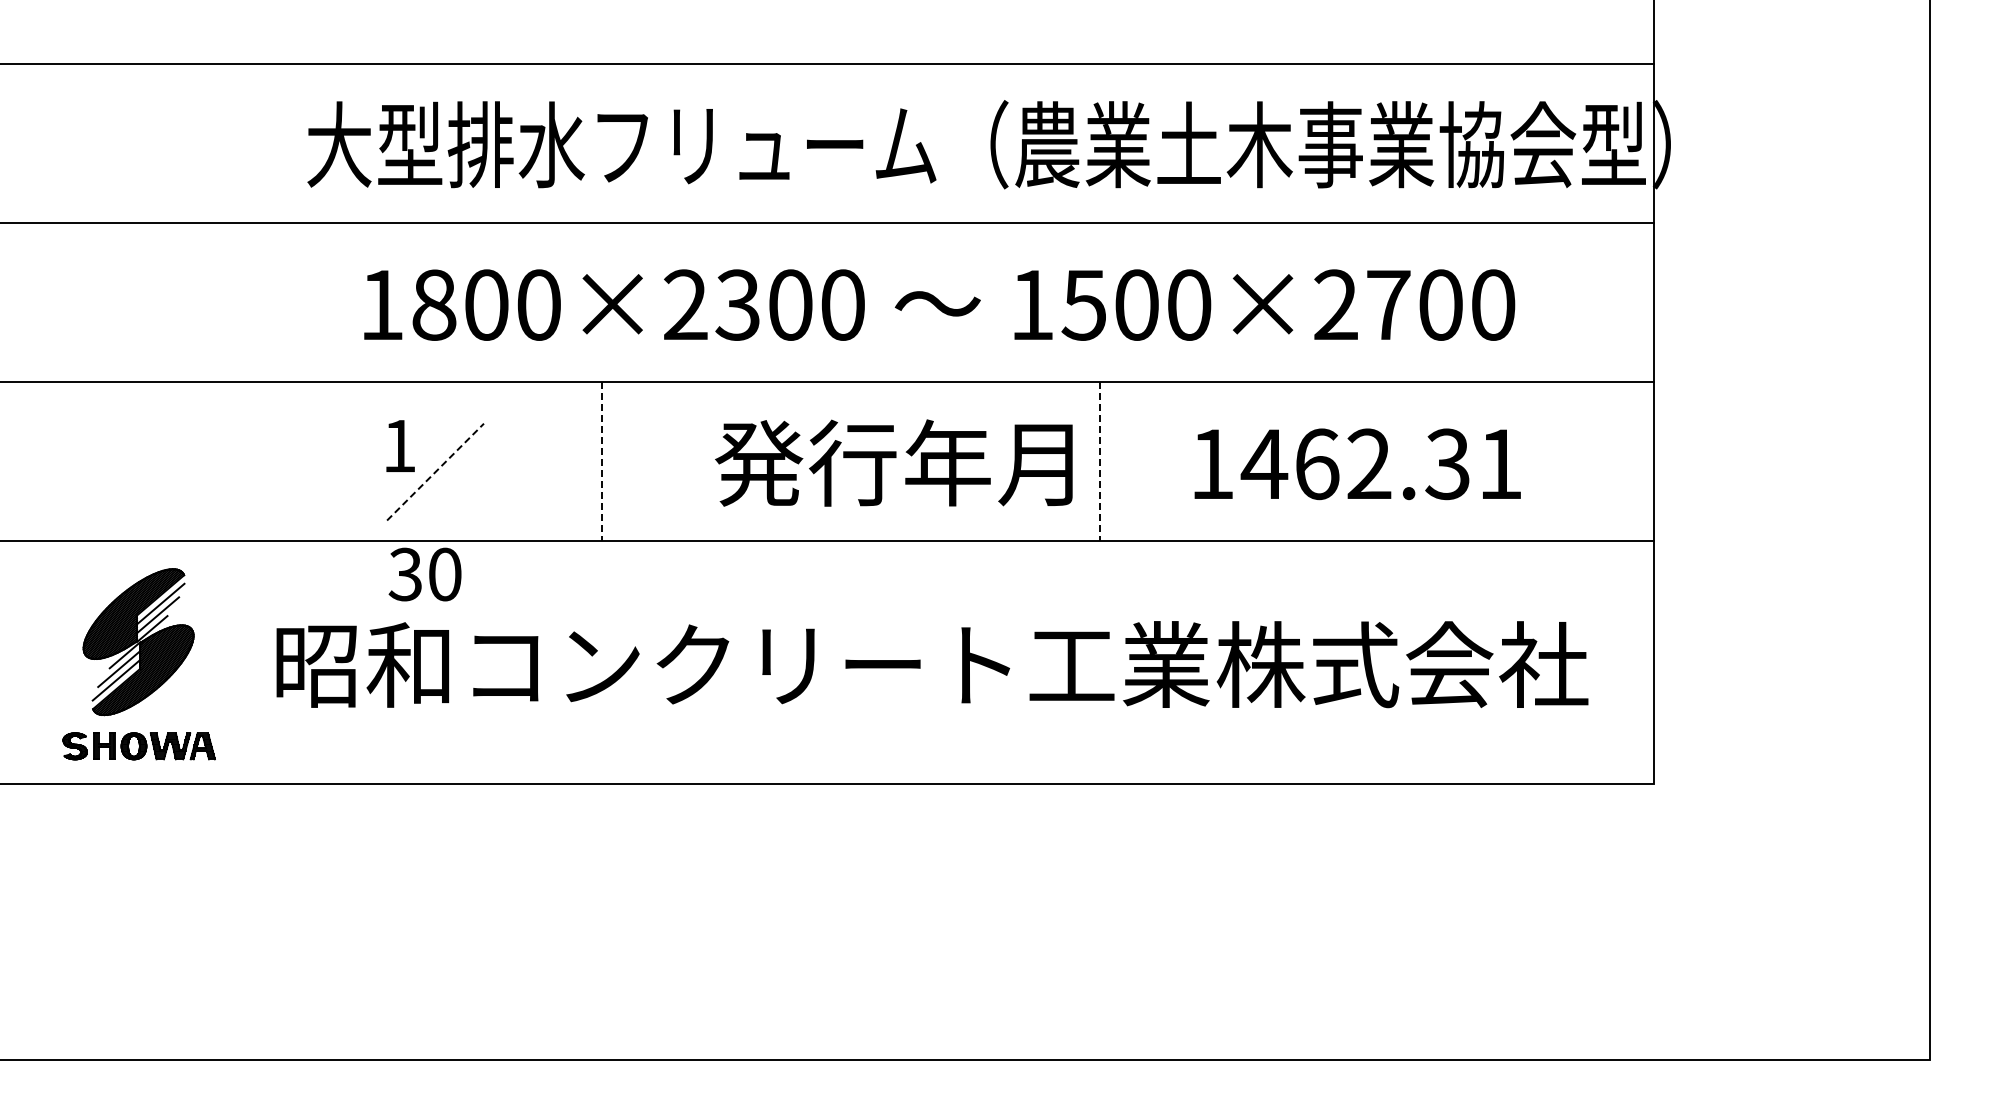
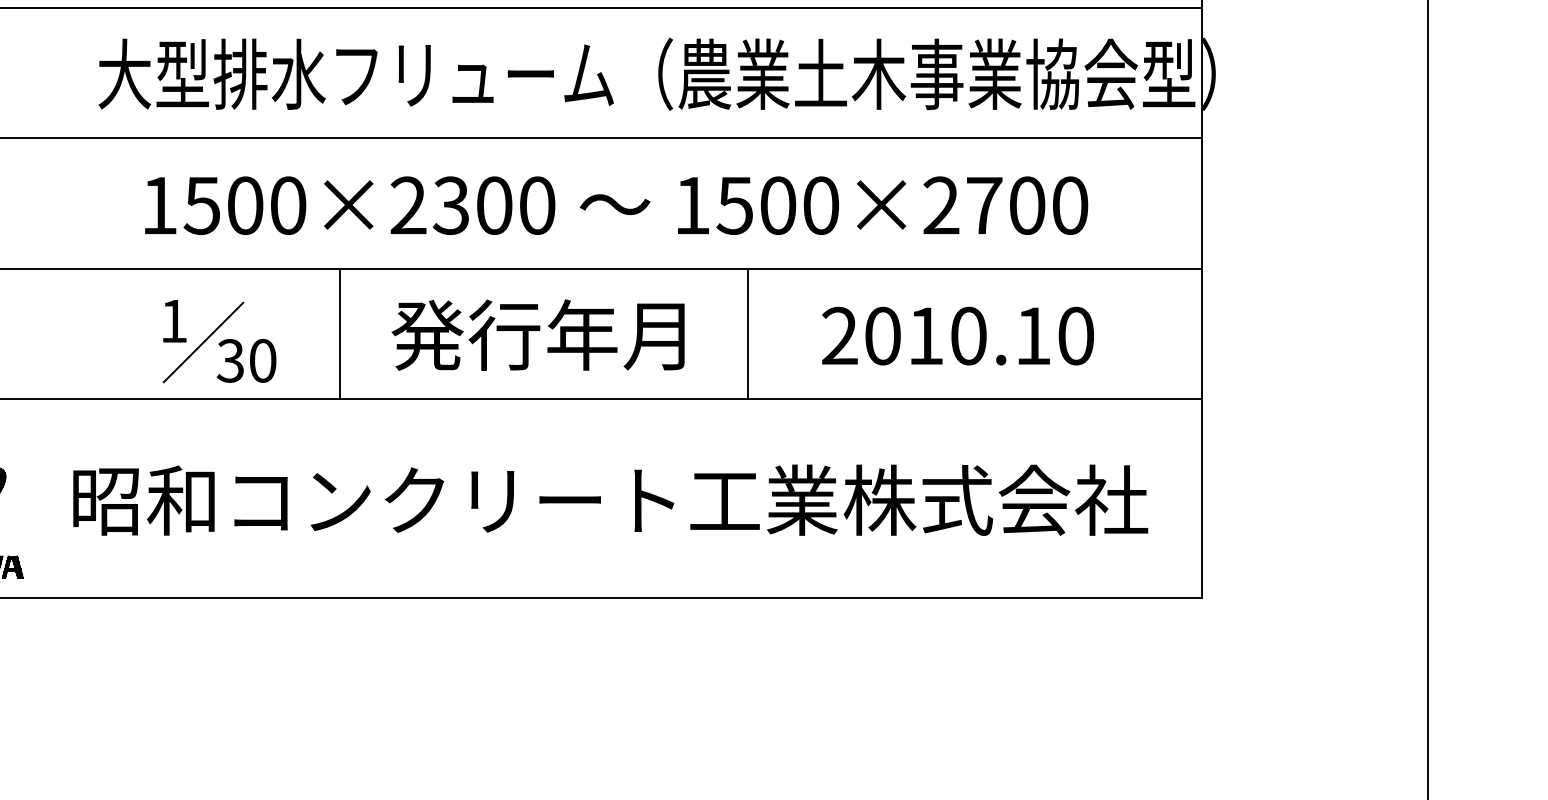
text: (433, 304) -> (201, 205), 1800×2300 -> 1500×2300
line: (601, 461) -> (339, 333), dashed -> solid
line: (1099, 461) -> (747, 333), dashed -> solid
text: (893, 462) -> (537, 334), moved
text: (1356, 464) -> (958, 336), 1462.31 -> 2010.10
line: (435, 472) -> (203, 342), dashed -> solid
text: (424, 574) -> (246, 360), moved

